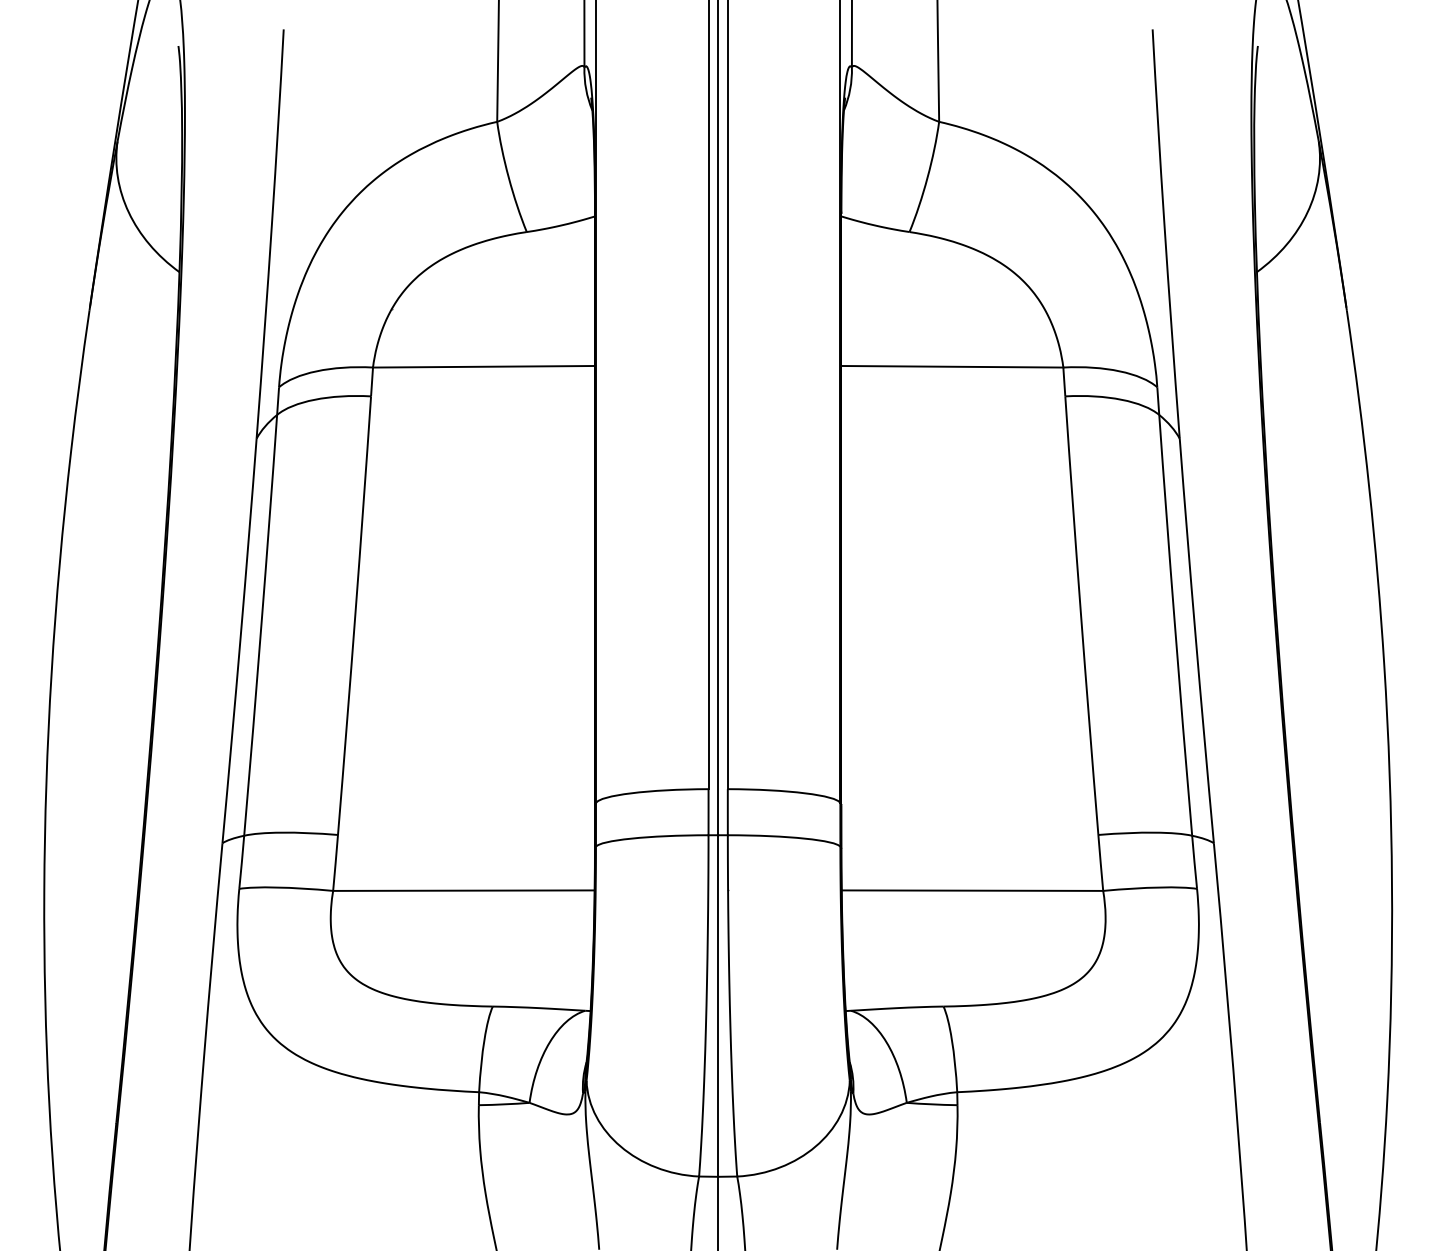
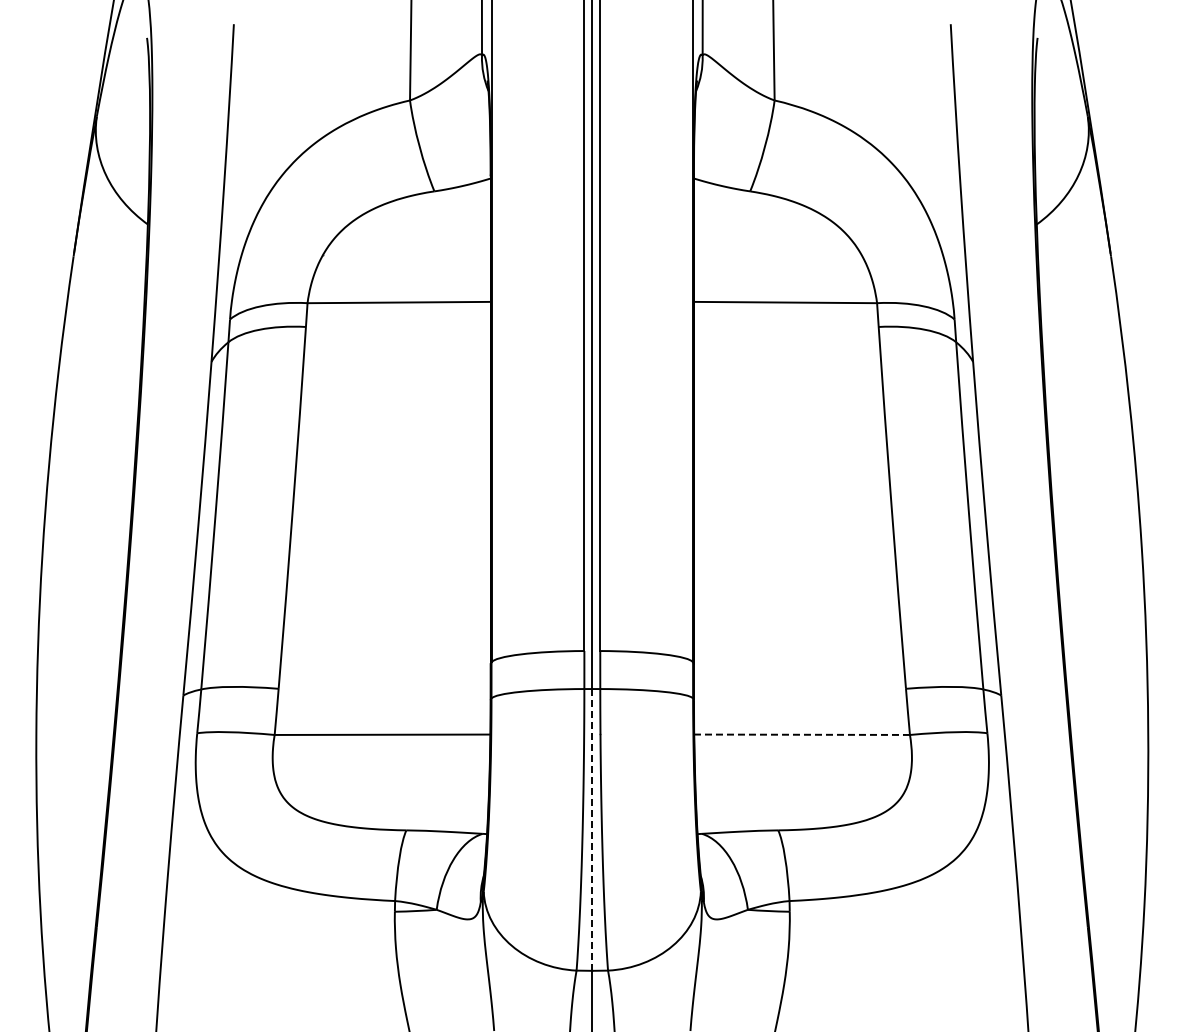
line: (972, 890) -> (802, 734), solid -> dashed
line: (718, 1005) -> (592, 829), solid -> dashed

